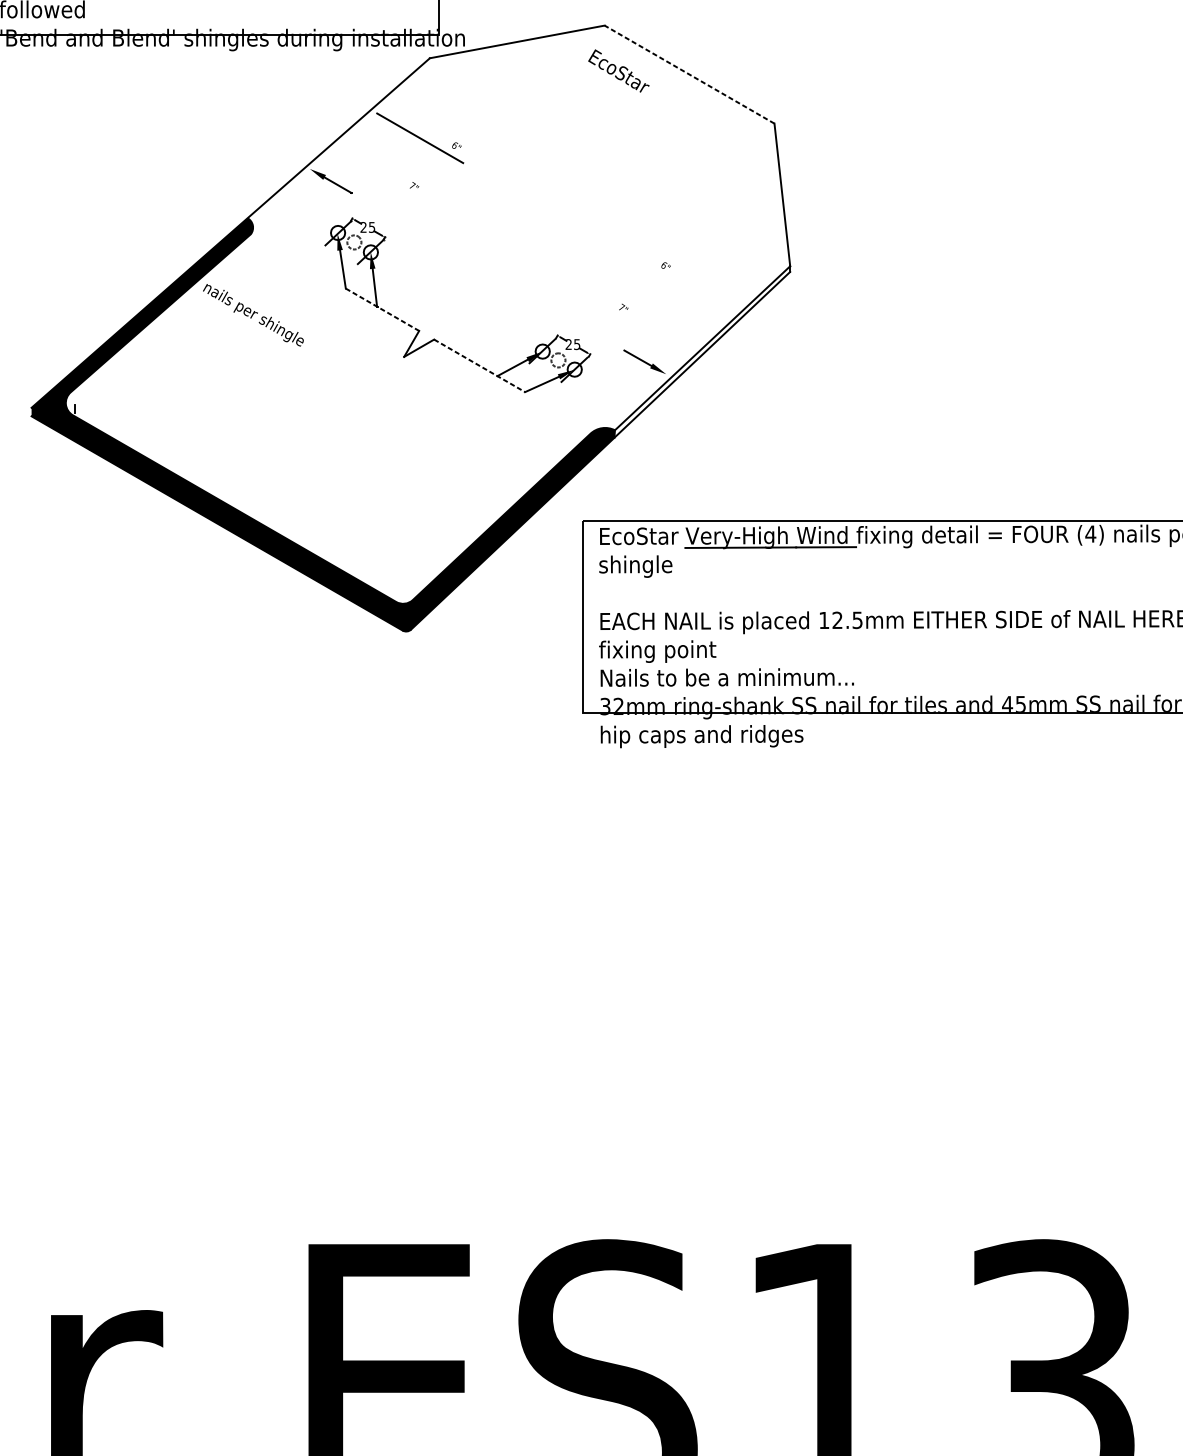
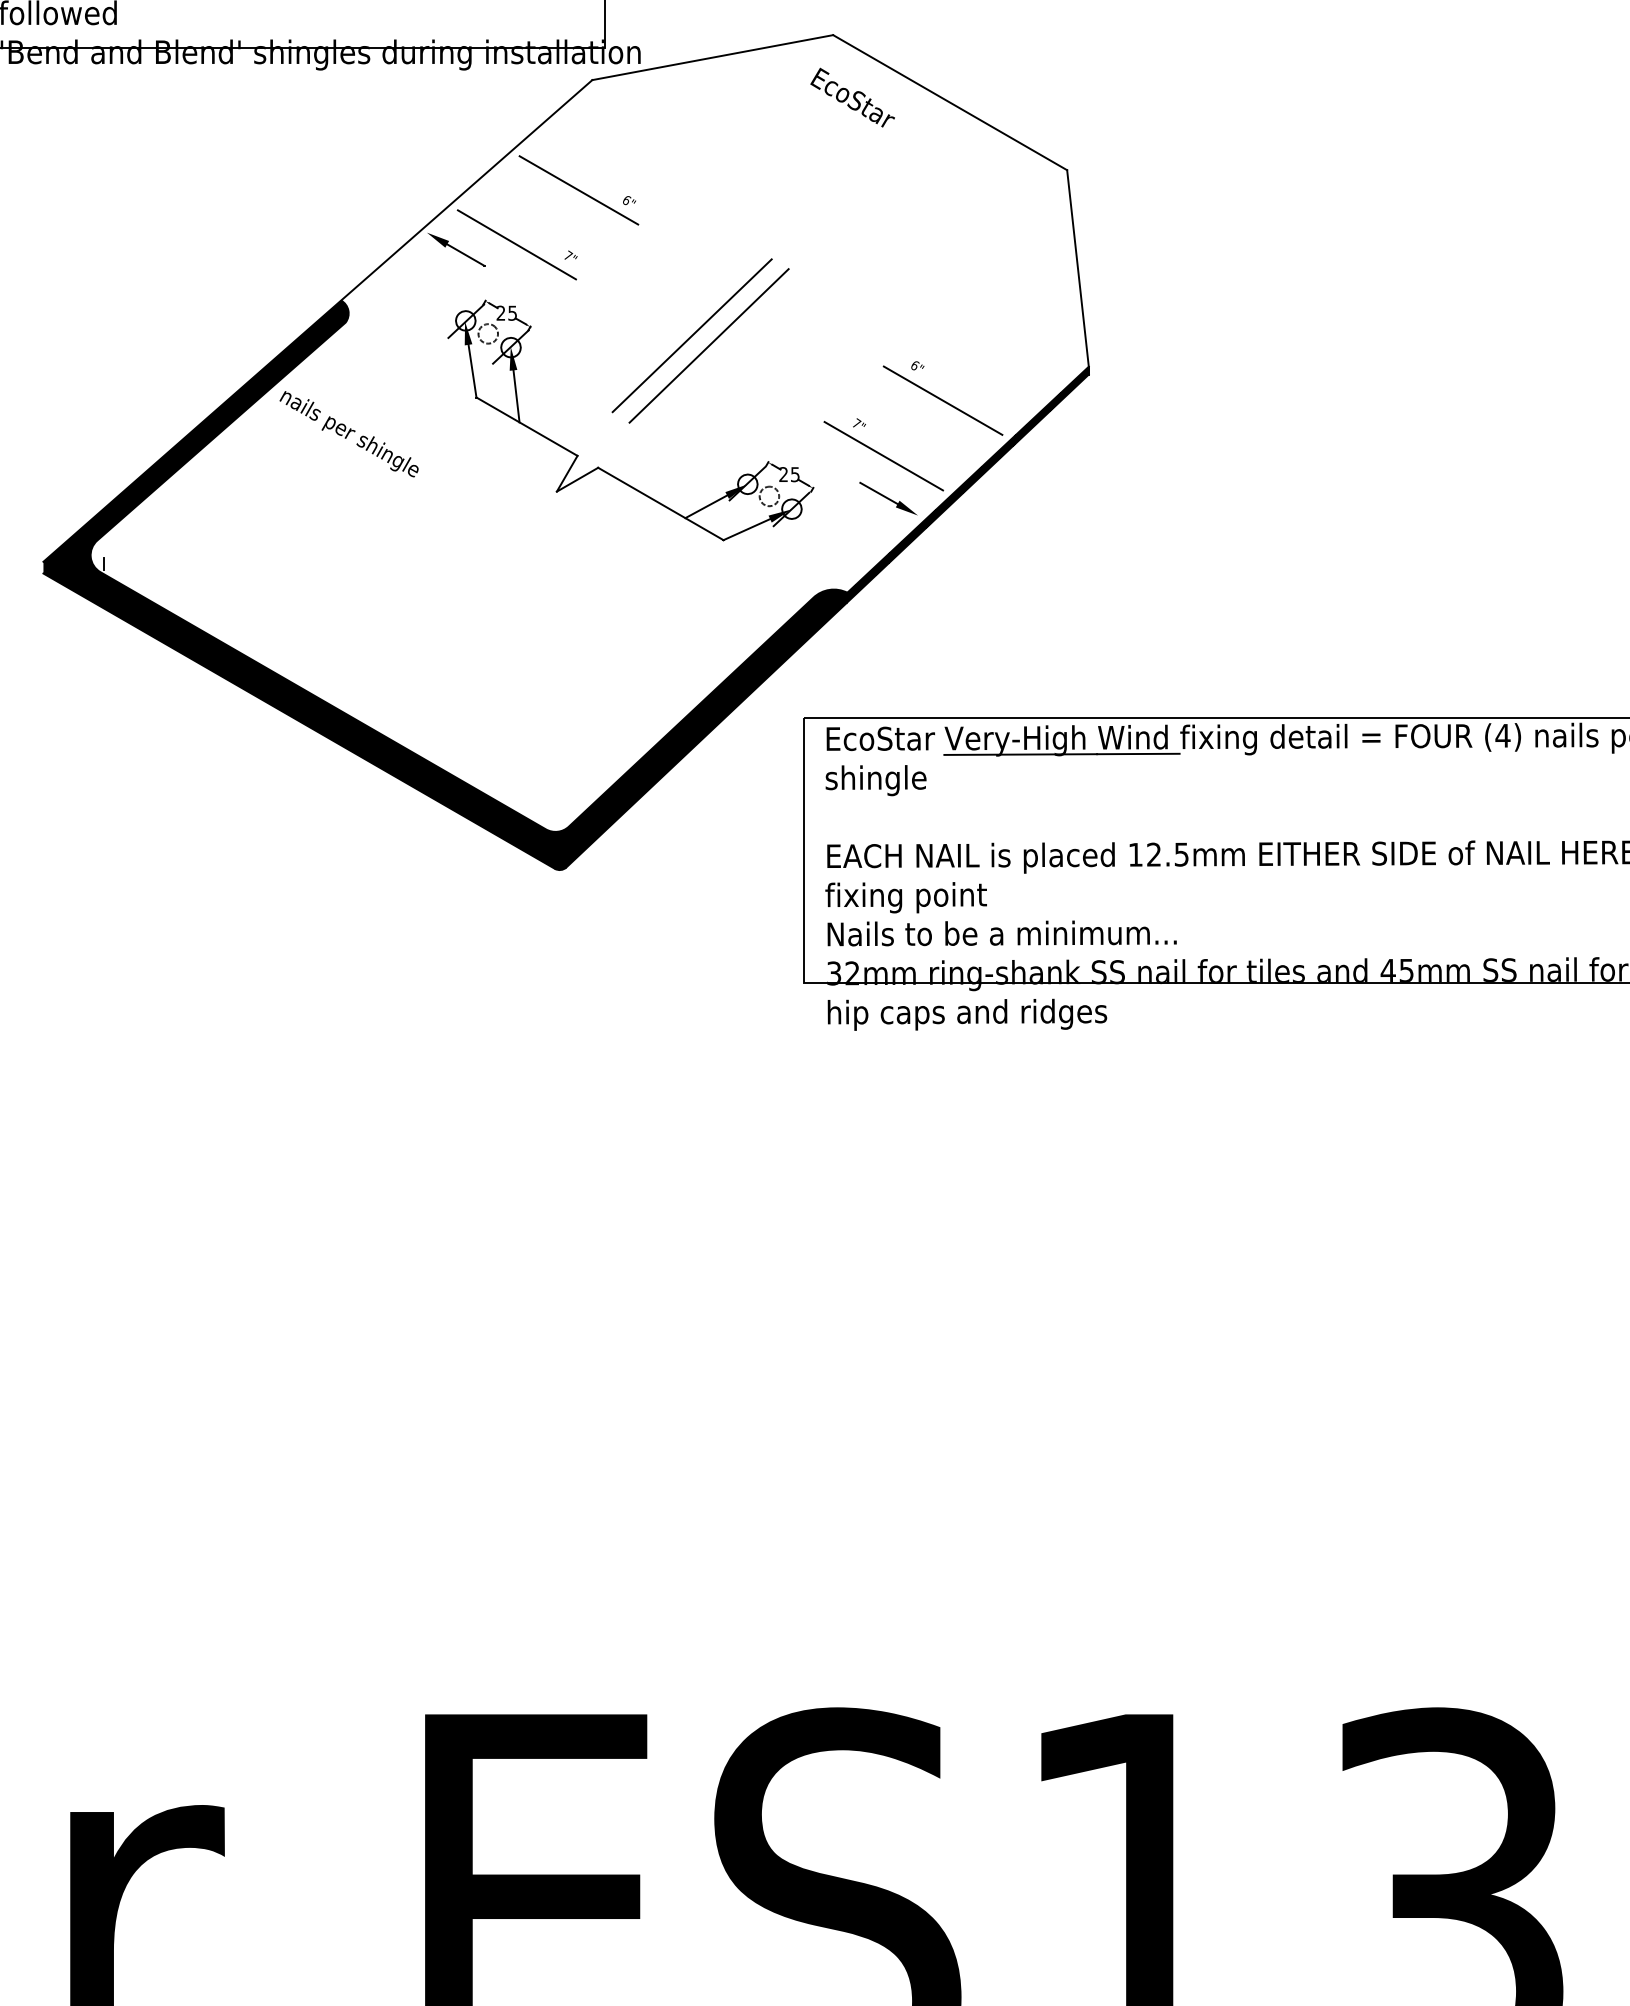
line: (689, 74) -> (949, 102), dashed -> solid
line: (374, 177) -> (516, 244), added
line: (501, 243) -> (691, 335), added
line: (514, 250) -> (708, 345), added
line: (684, 290) -> (942, 400), added
line: (382, 309) -> (527, 426), dashed -> solid
line: (641, 331) -> (883, 456), added
hatch: (702, 351) -> (967, 484), added
line: (480, 366) -> (661, 504), dashed -> solid

